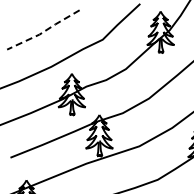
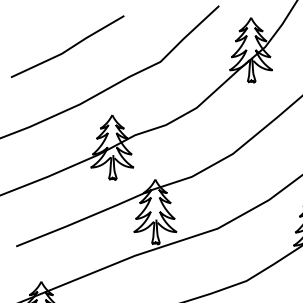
line: (44, 31) -> (69, 49), dashed -> solid

